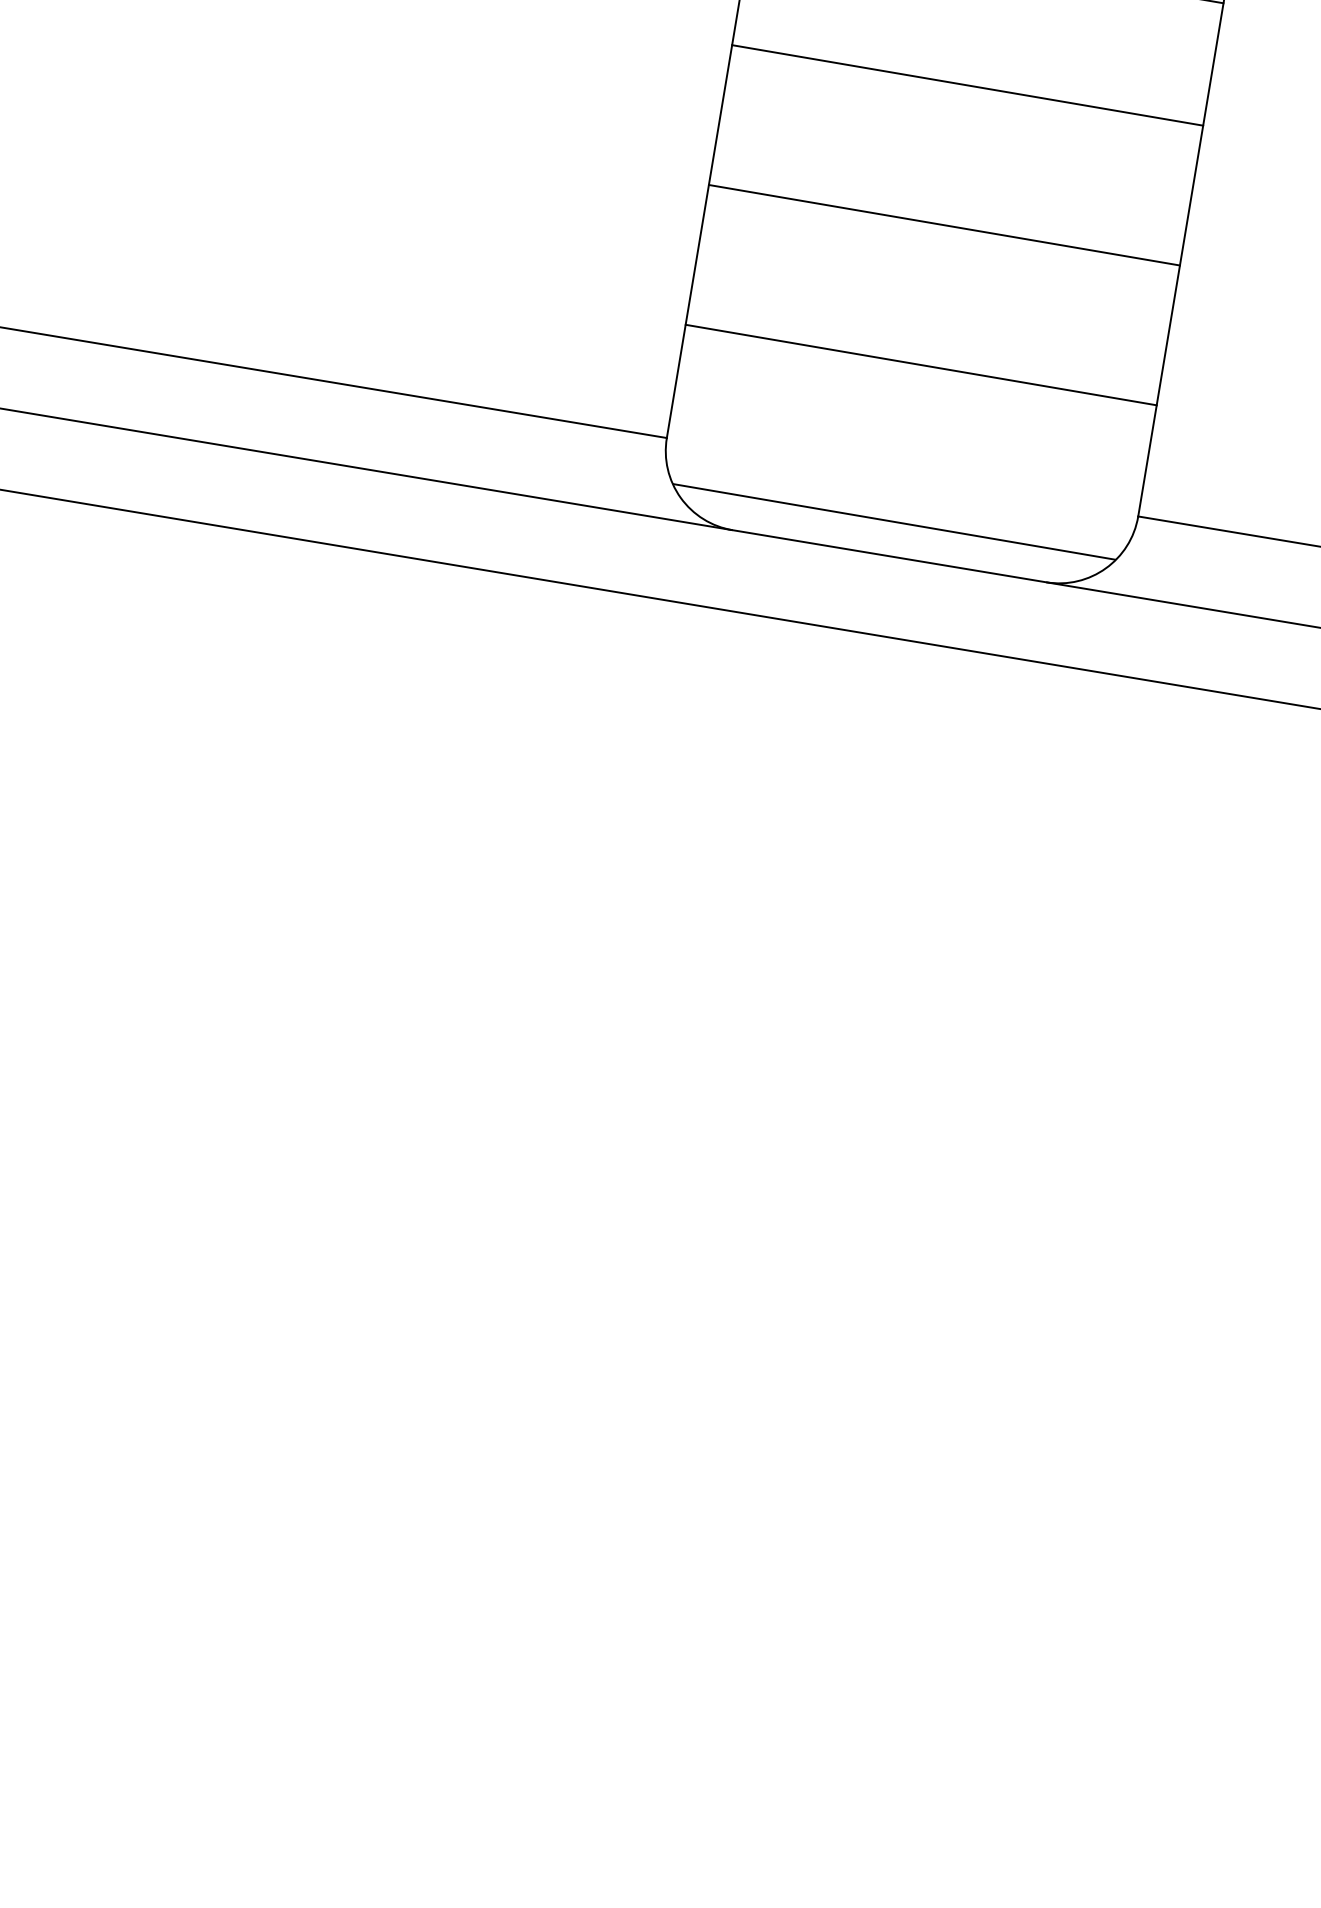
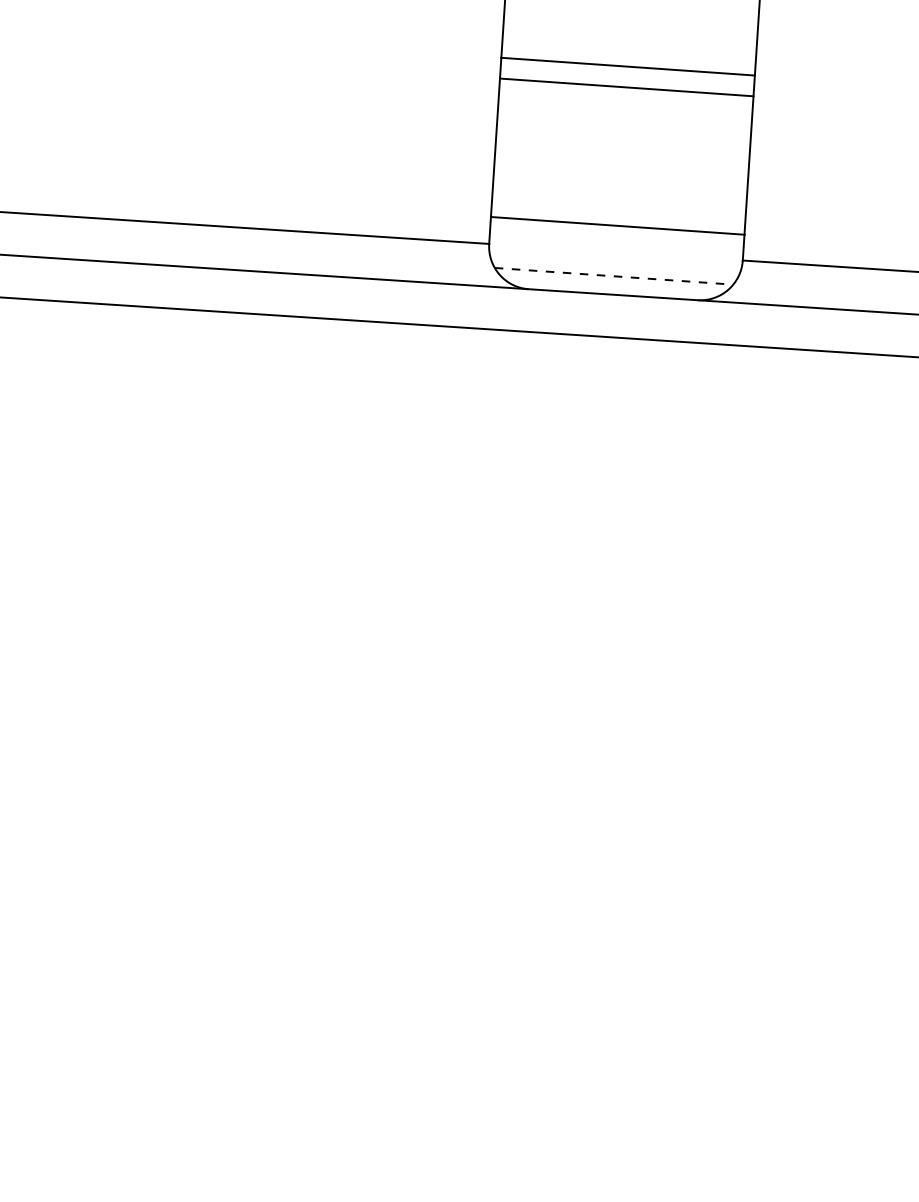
line: (967, 85) -> (626, 87), moved
line: (943, 224) -> (627, 66), moved
line: (920, 364) -> (617, 225), moved
line: (897, 522) -> (615, 276), solid -> dashed

